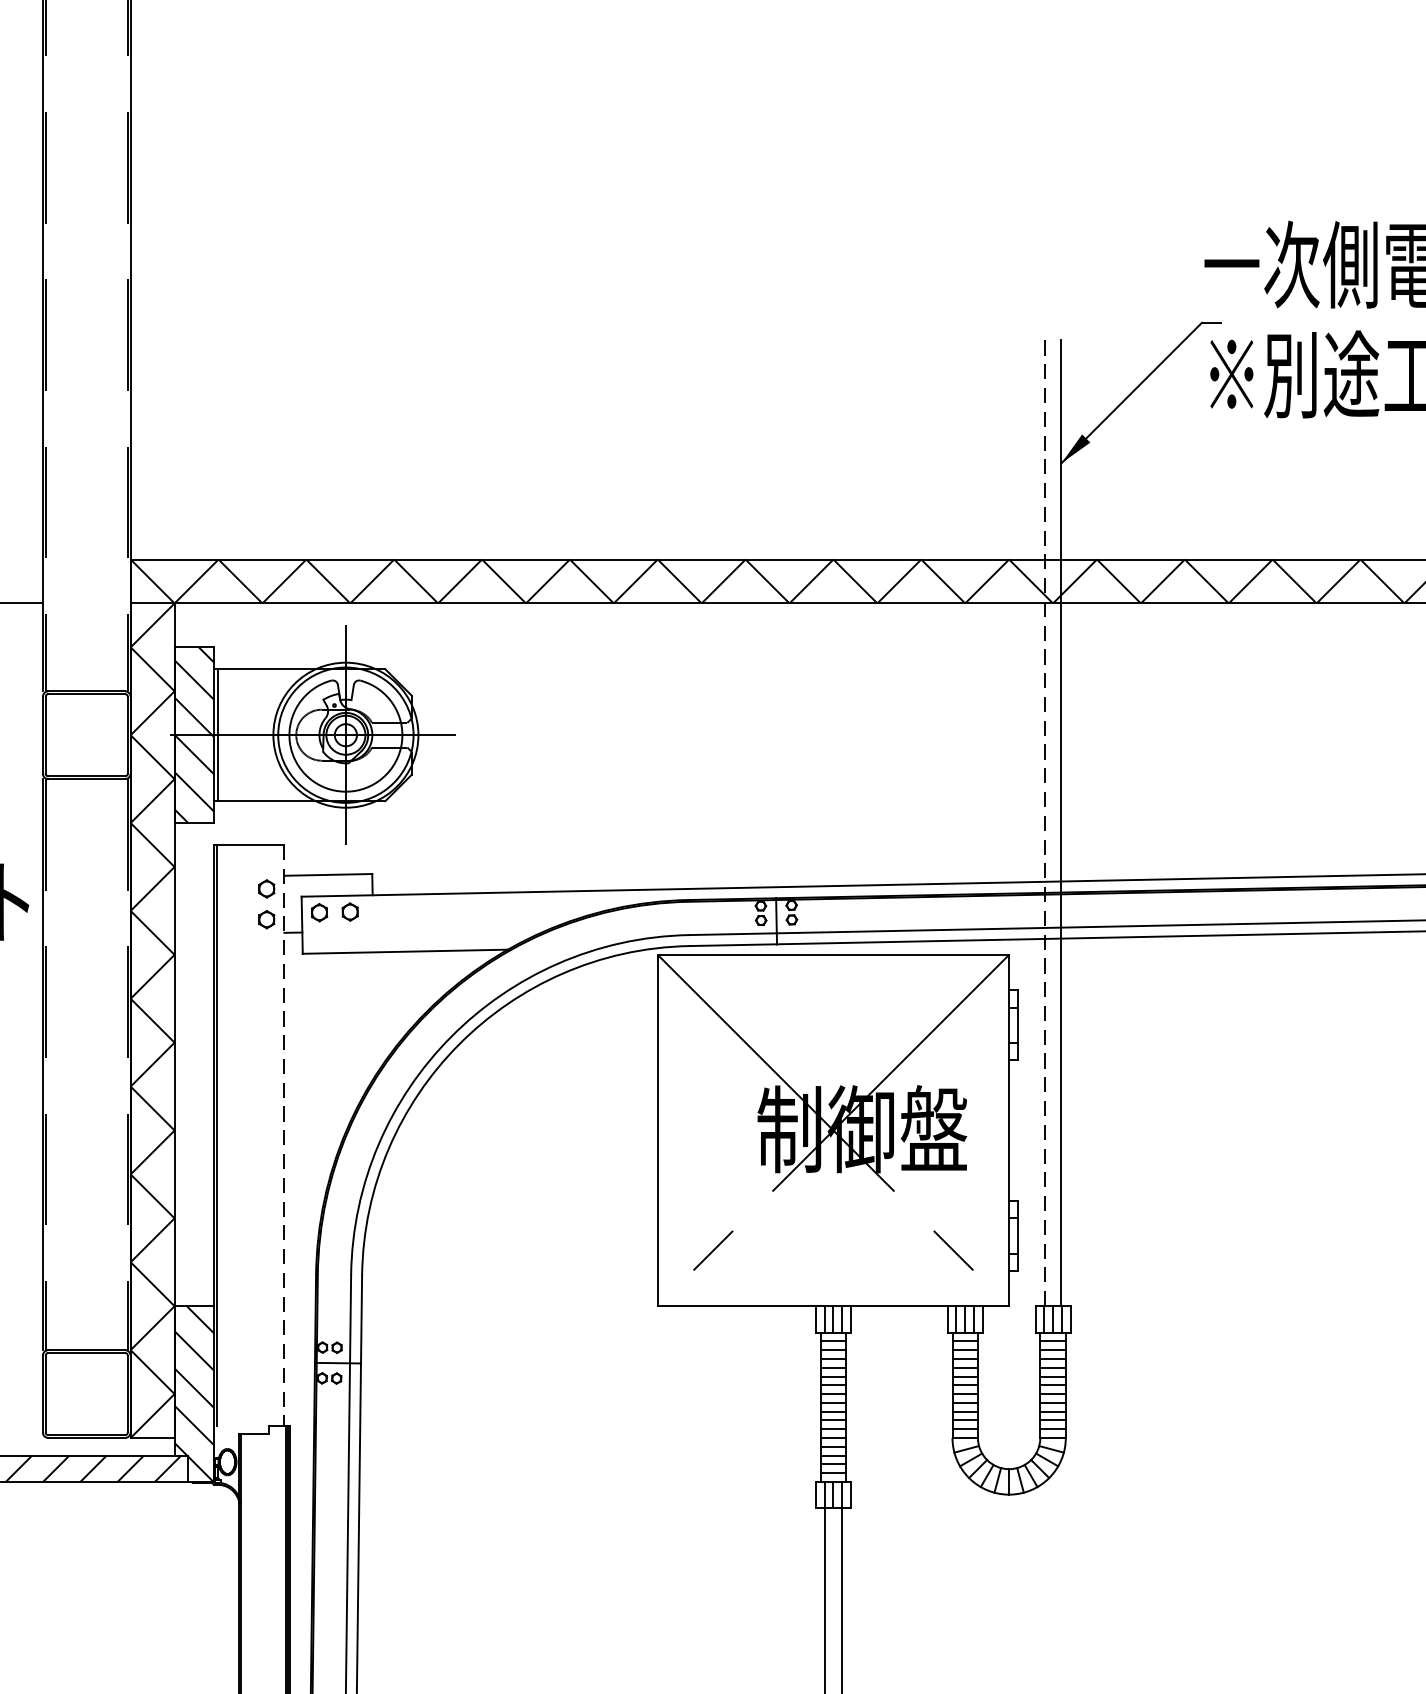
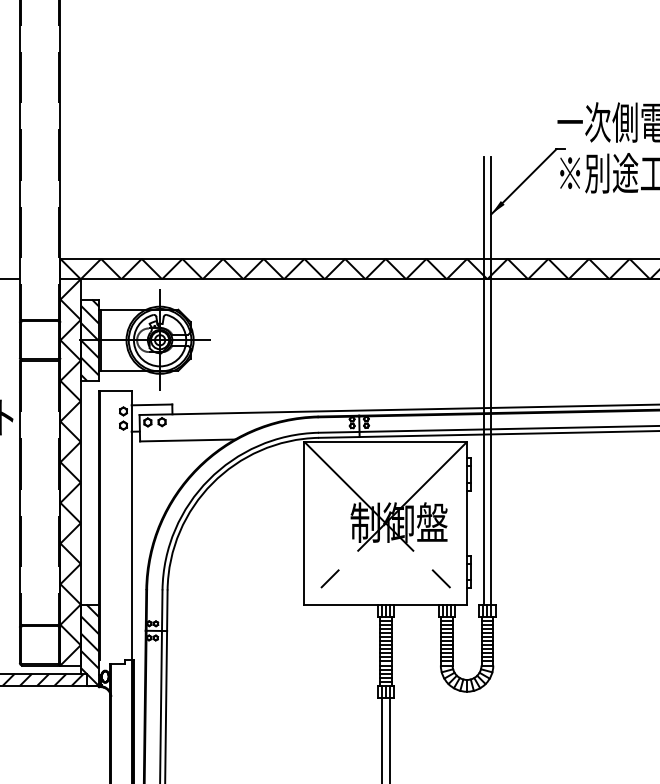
line: (1044, 822) -> (483, 380), dashed -> solid
line: (284, 1137) -> (131, 526), dashed -> solid

